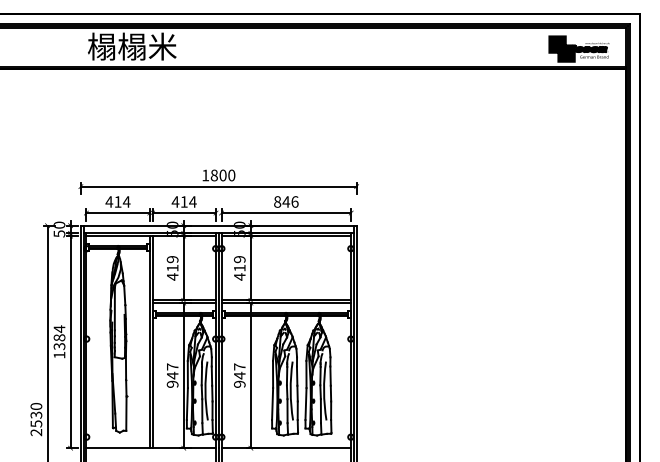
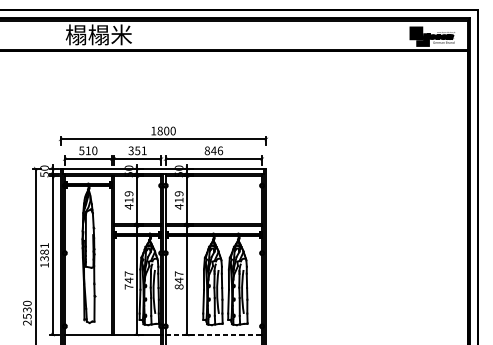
text: (117, 201) -> (87, 150), 414 -> 510
text: (183, 201) -> (137, 150), 414 -> 351
text: (59, 329) -> (44, 246), 1384 -> 1381
text: (172, 383) -> (128, 286), 947 -> 747
text: (239, 383) -> (178, 286), 947 -> 847
line: (286, 448) -> (214, 334), solid -> dashed

